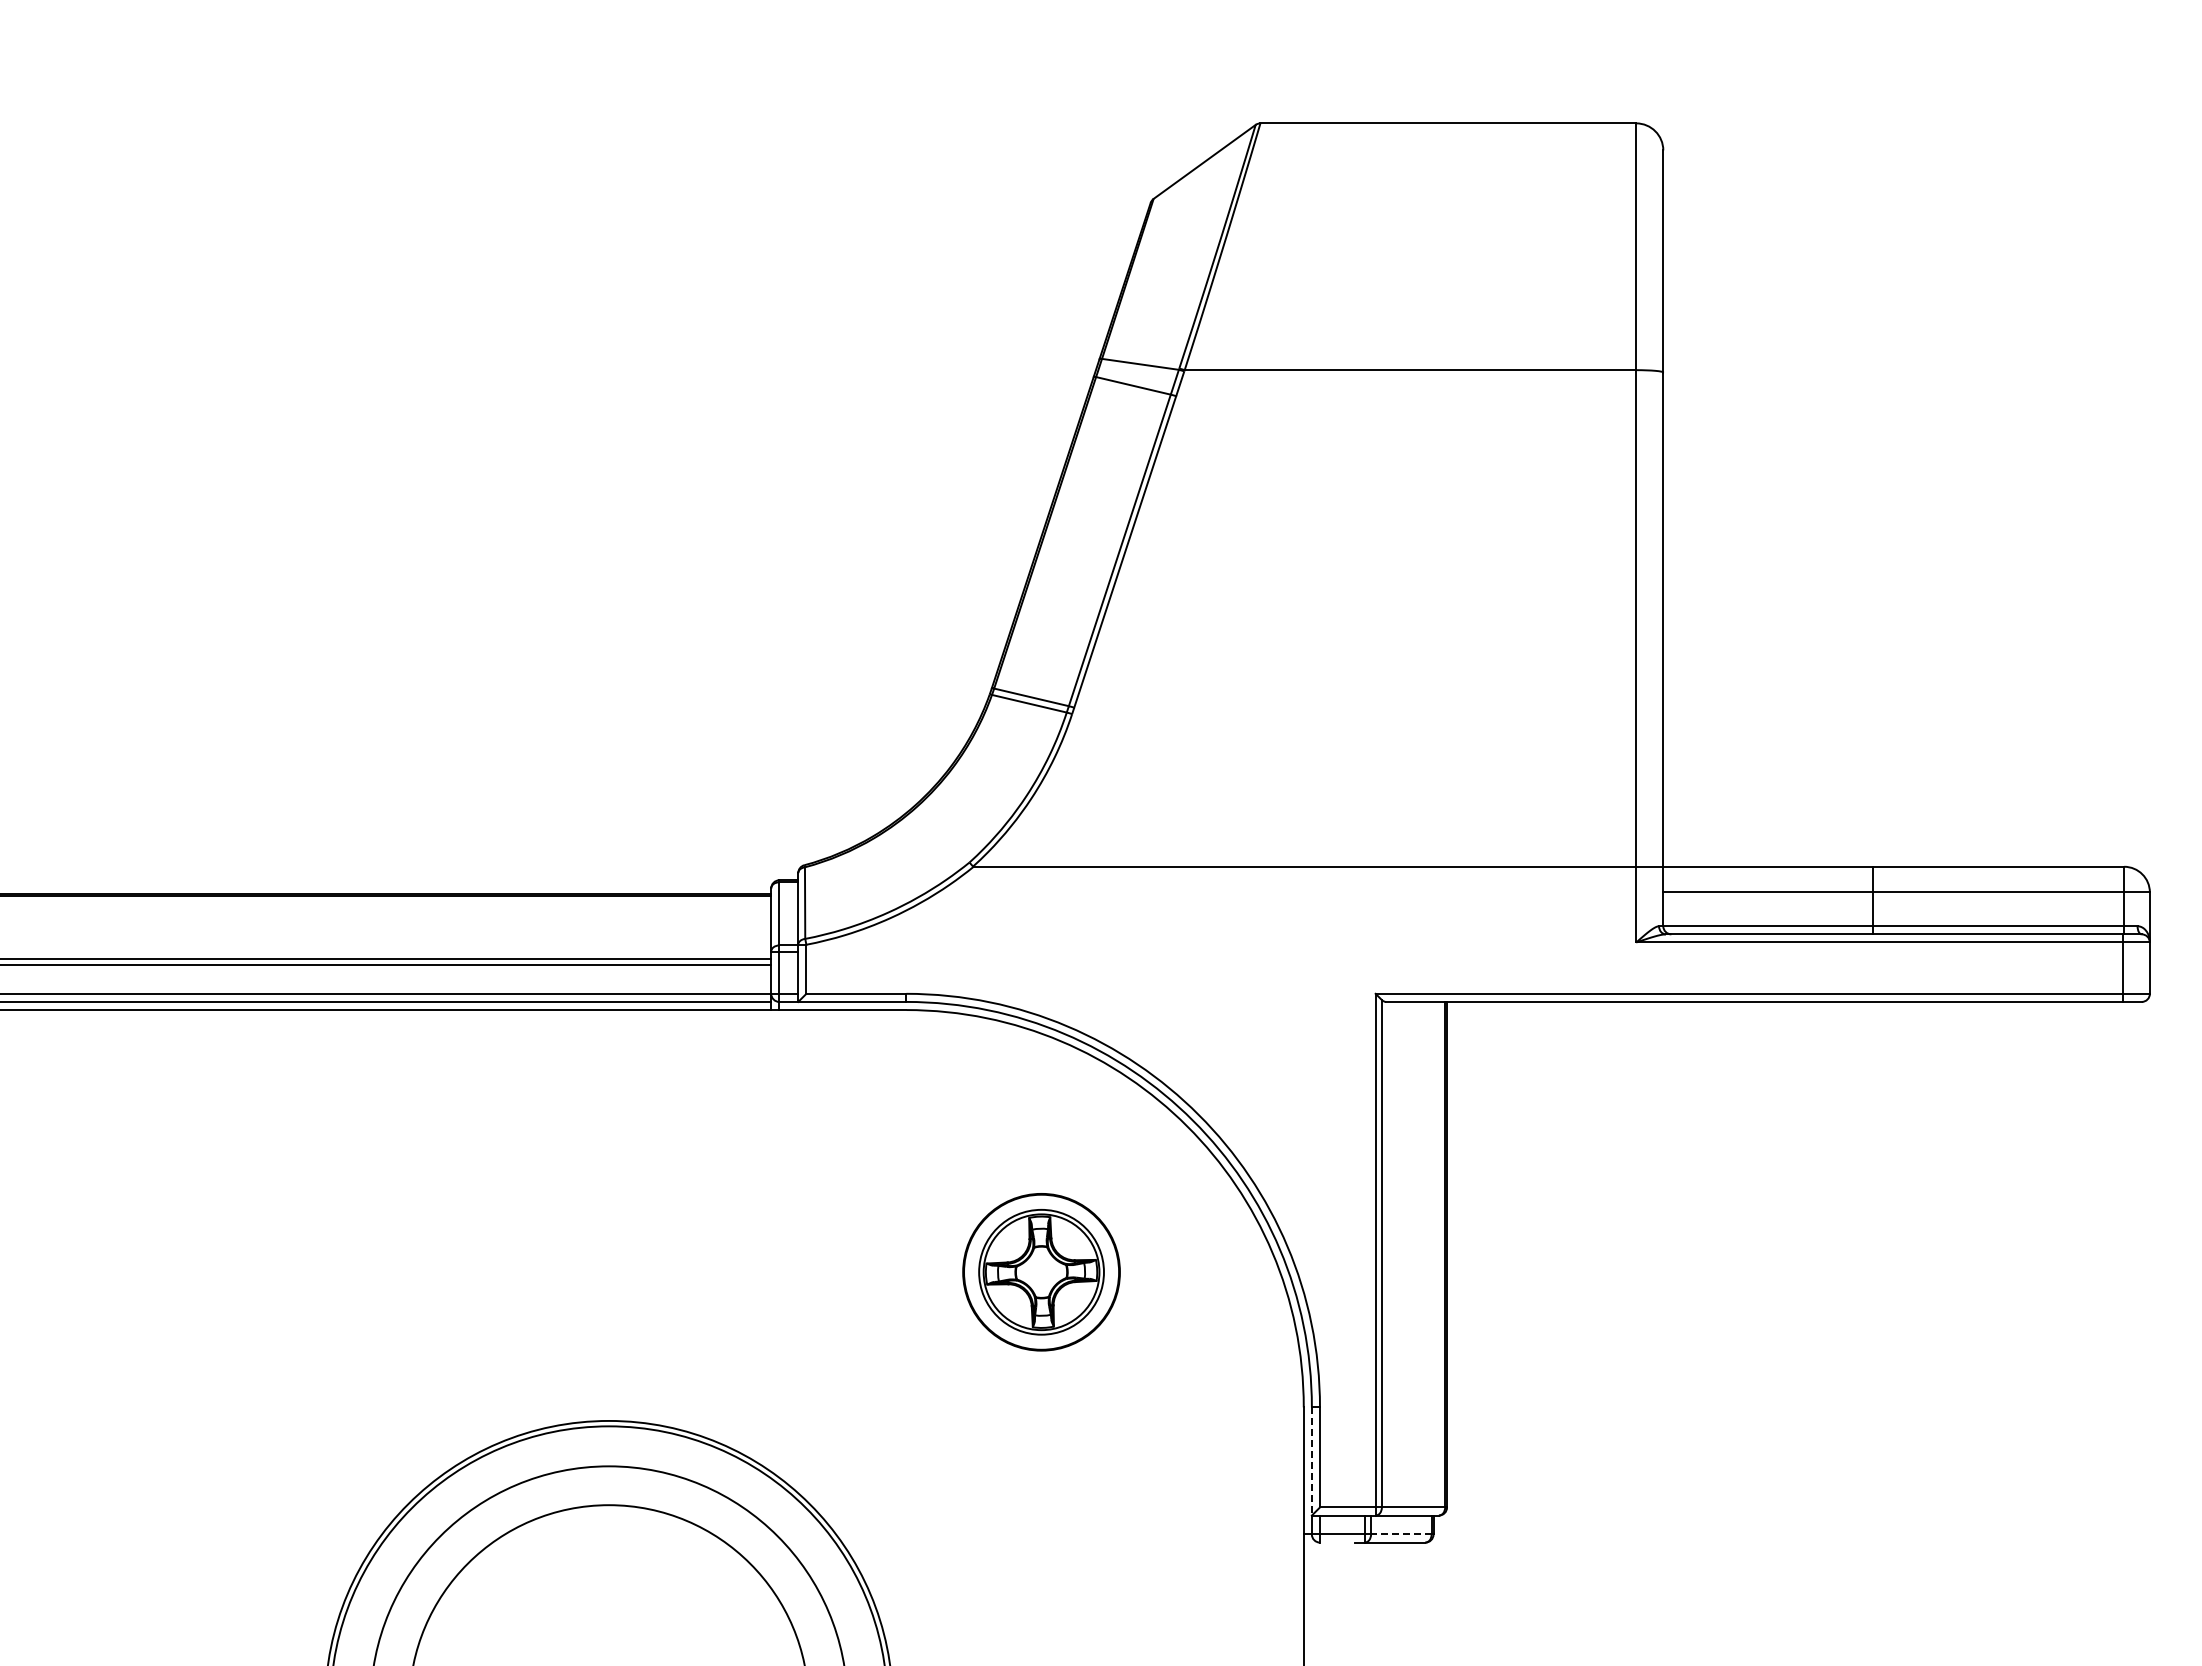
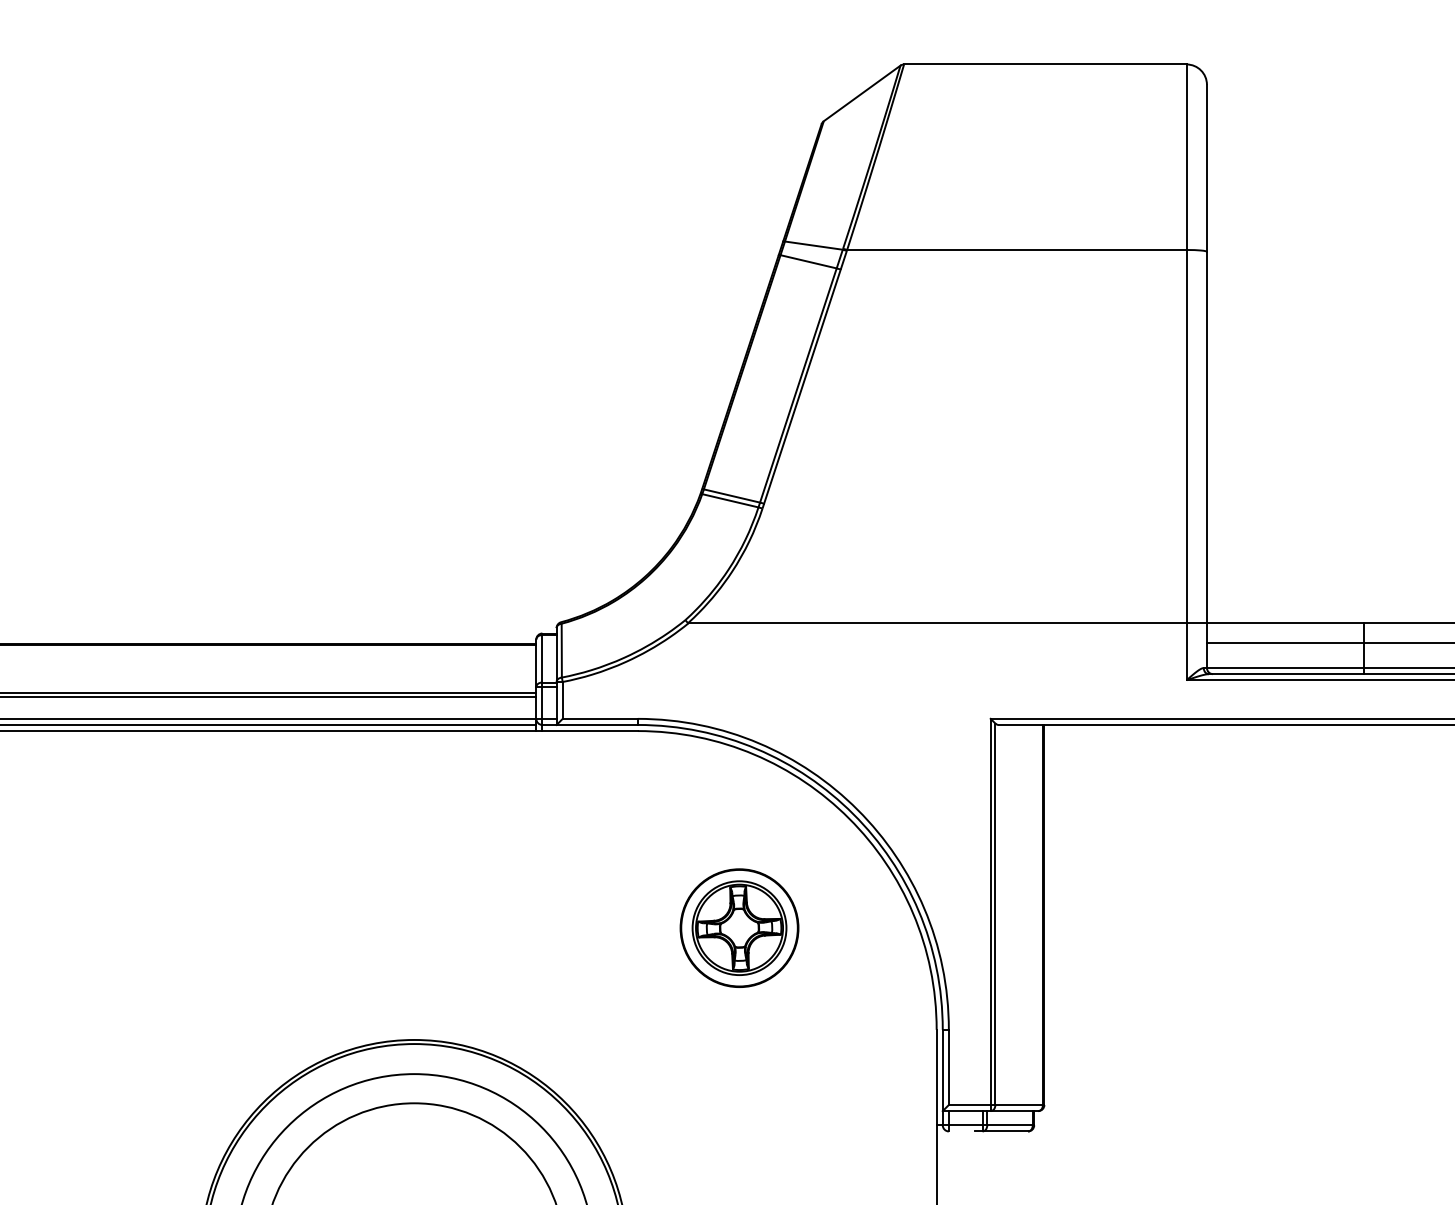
line: (1311, 1461) -> (942, 1070), dashed -> solid
line: (1400, 1534) -> (1009, 1125), dashed -> solid

